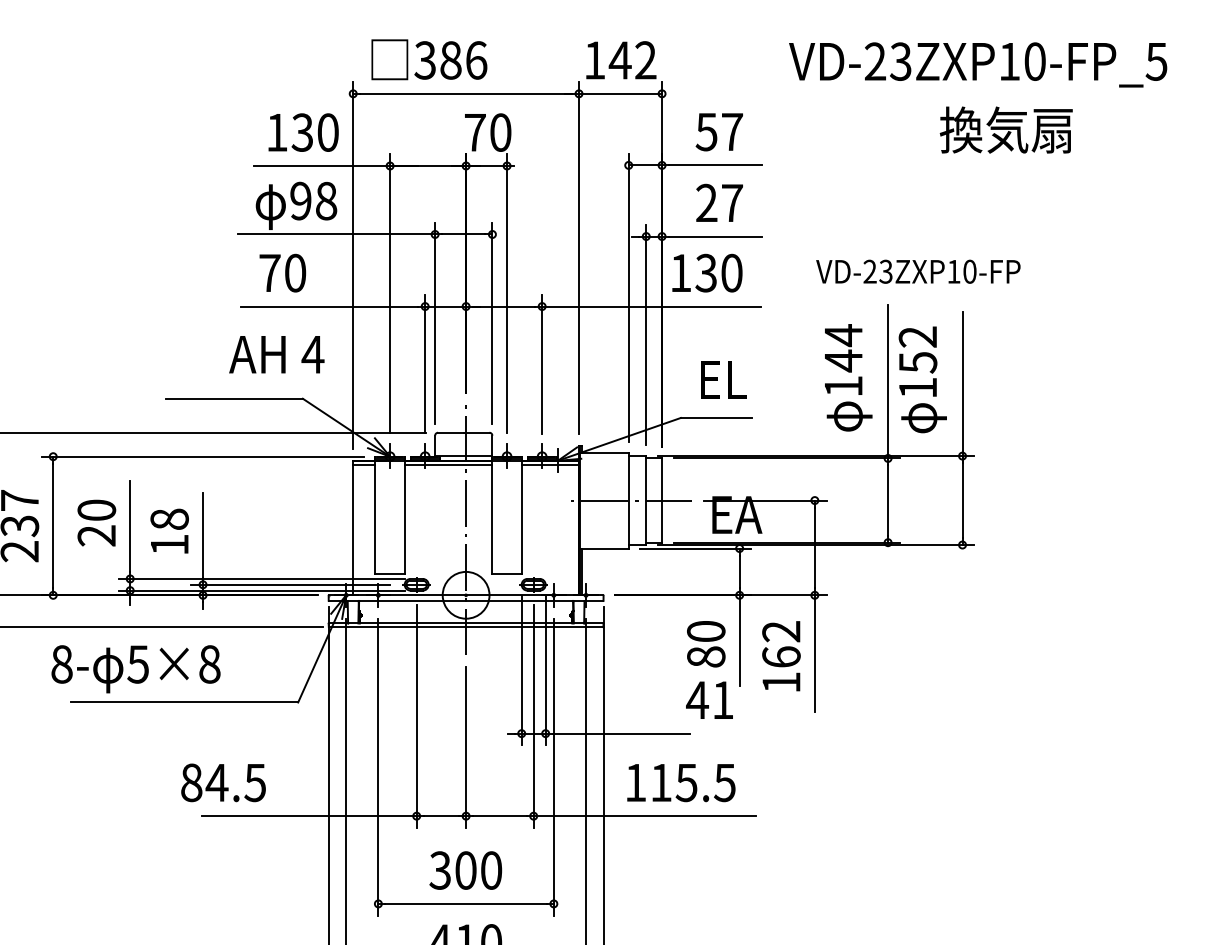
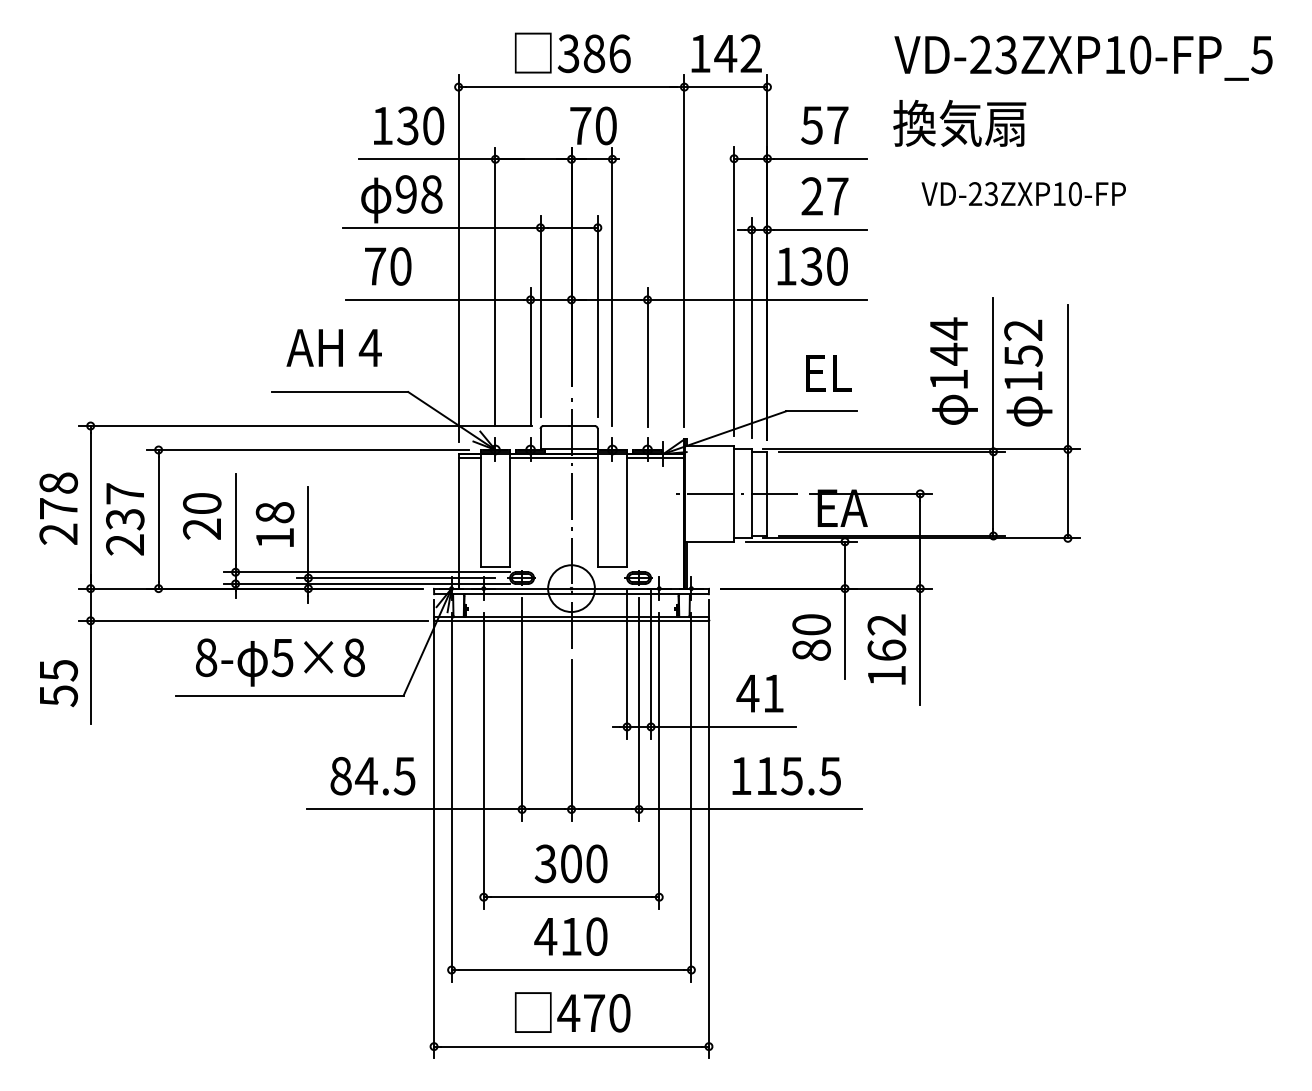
text: (429, 59) -> (572, 52), moved
text: (1006, 130) -> (959, 123), moved
text: (918, 272) -> (1023, 194), moved
text: (276, 354) -> (333, 347), moved
text: (136, 669) -> (280, 662), moved
text: (709, 700) -> (759, 693), moved
text: (223, 783) -> (372, 776), moved

